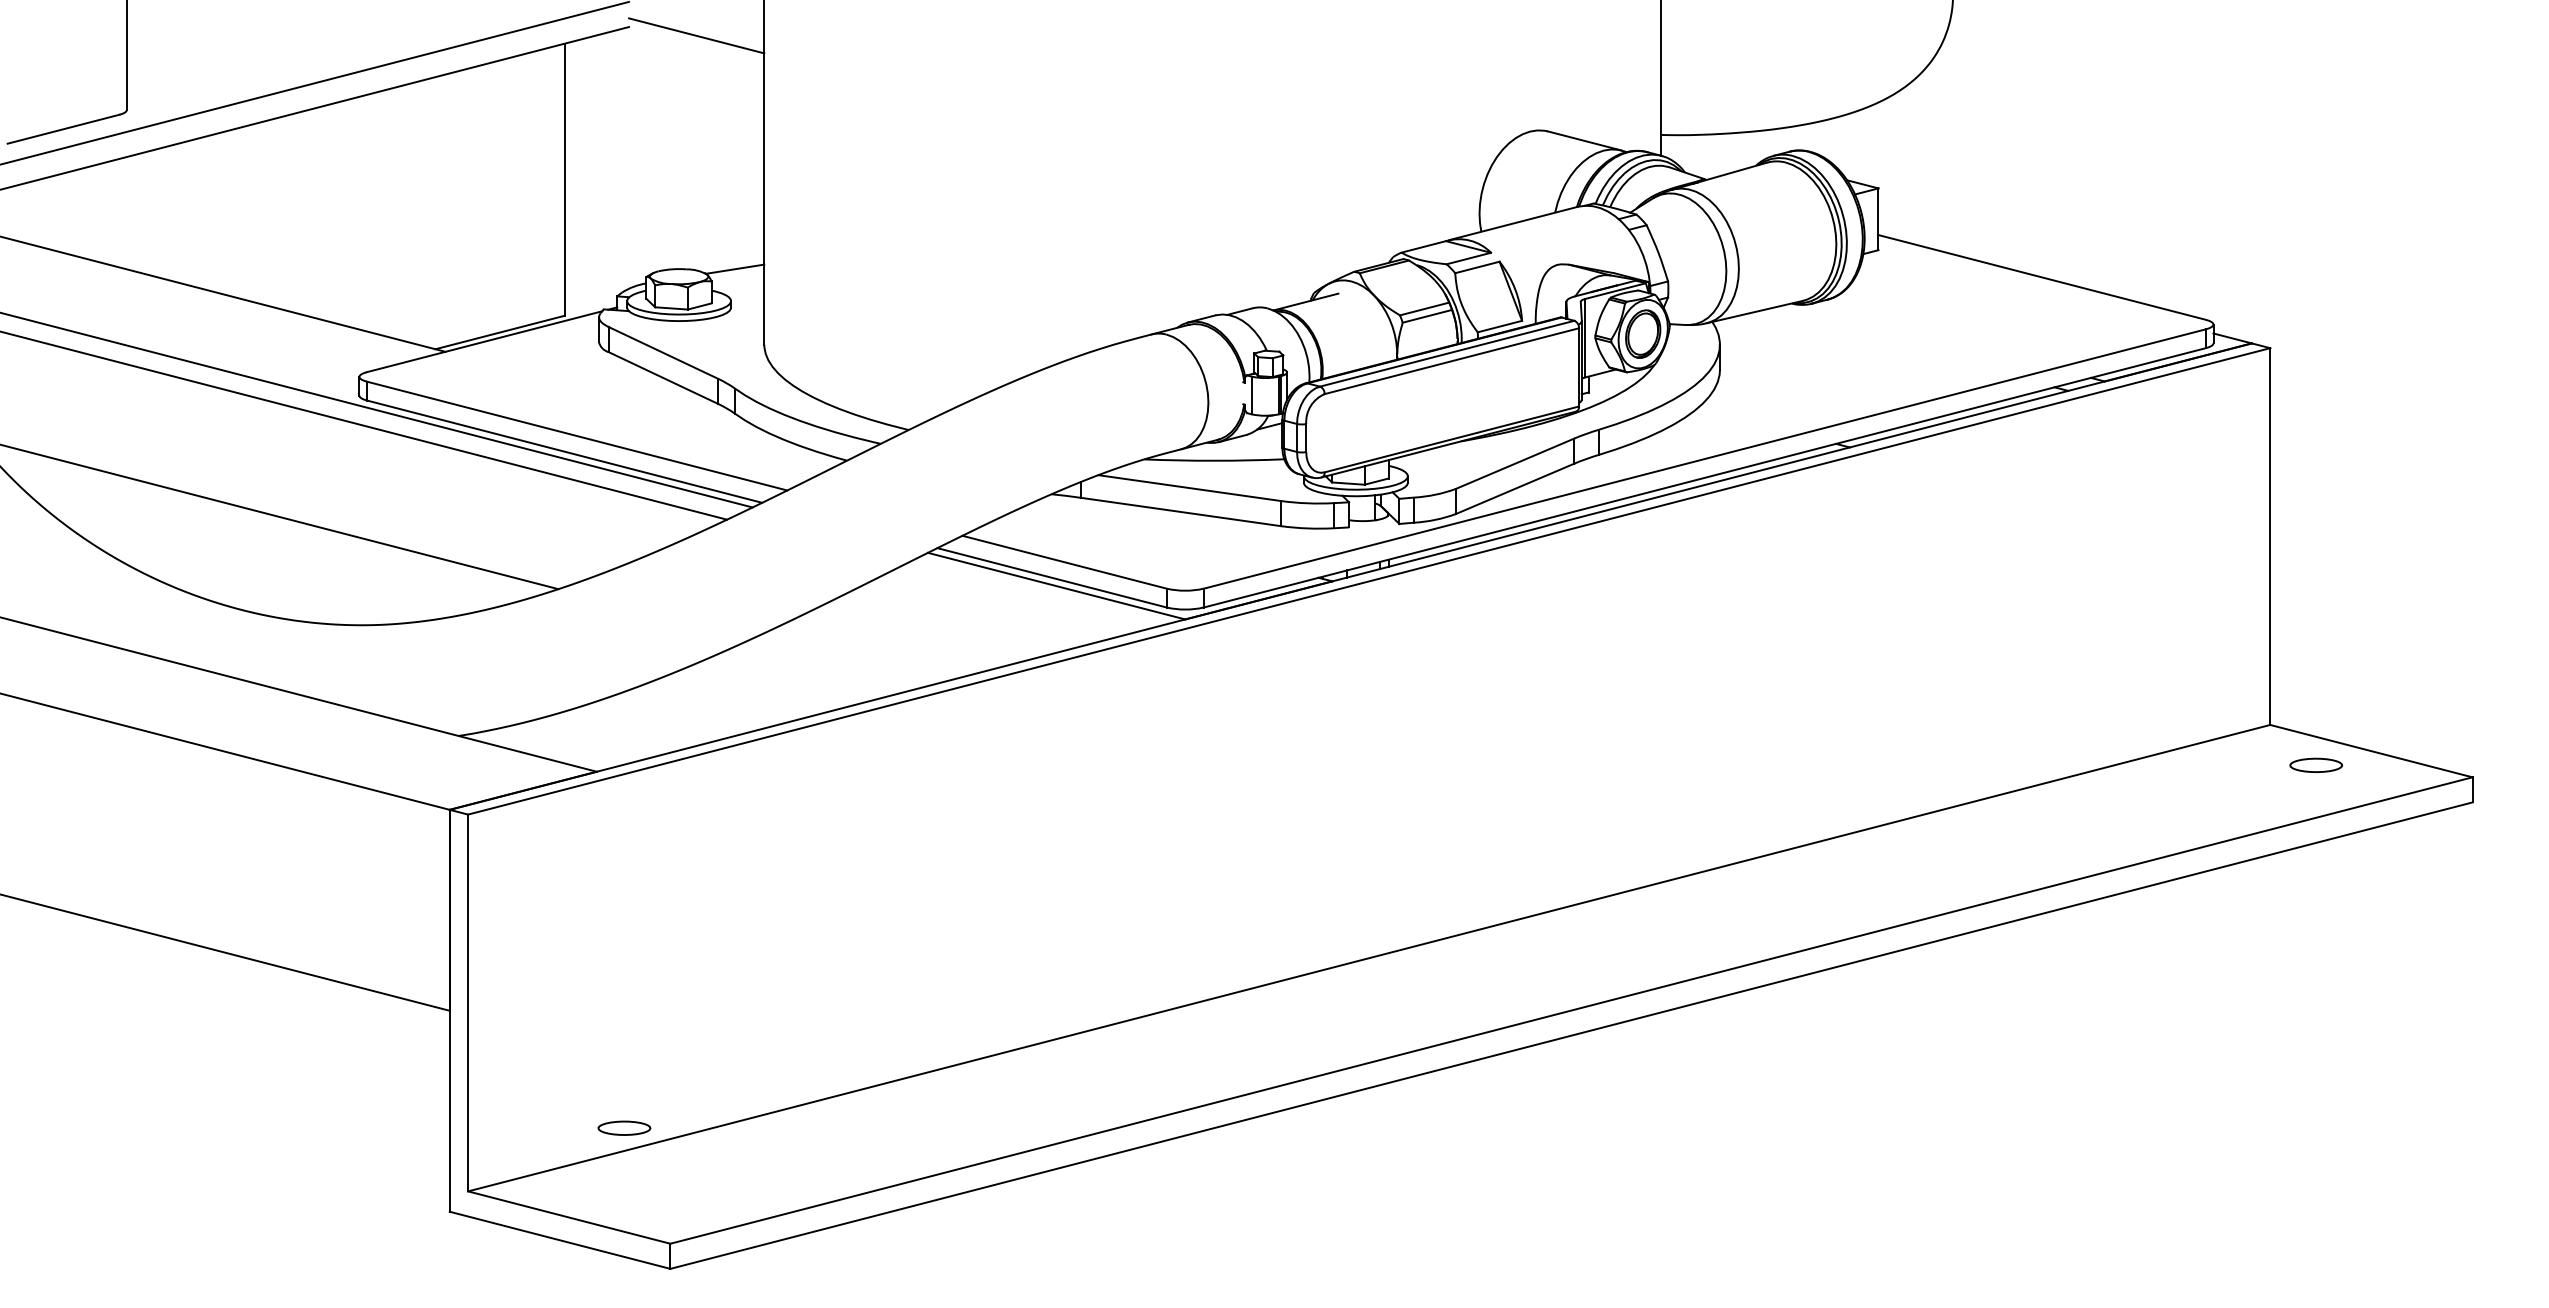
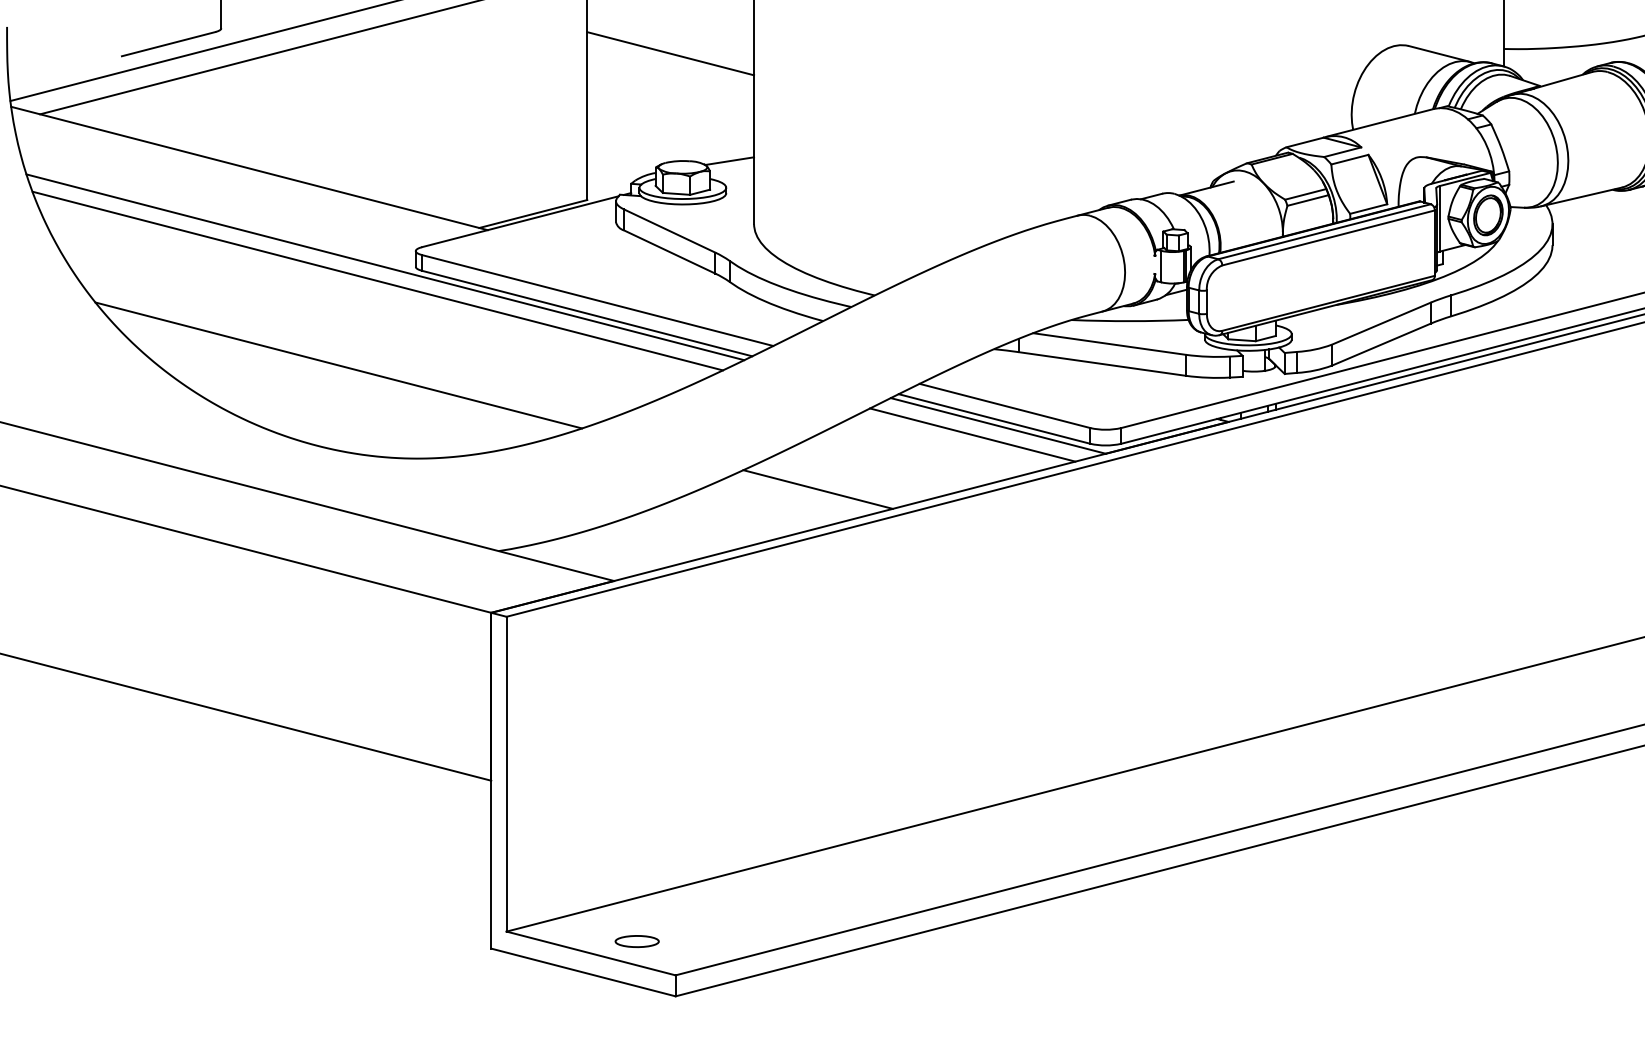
line: (664, 140) -> (670, 53), added
line: (1025, 596) -> (972, 434), added
line: (840, 662) -> (817, 489), added
part: (624, 1127) -> (637, 940), moved

